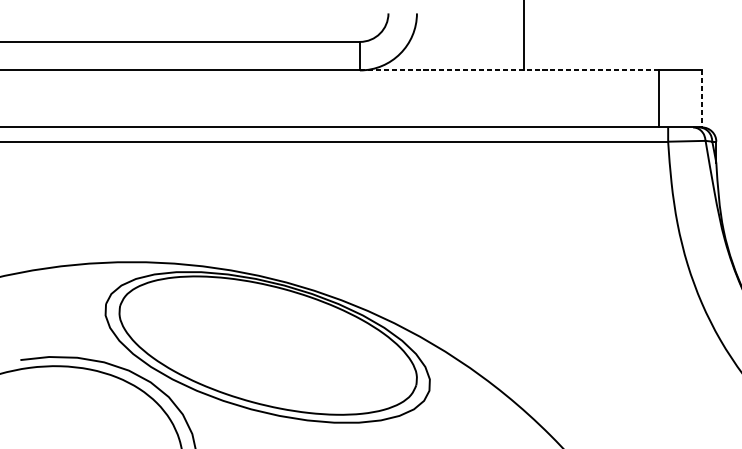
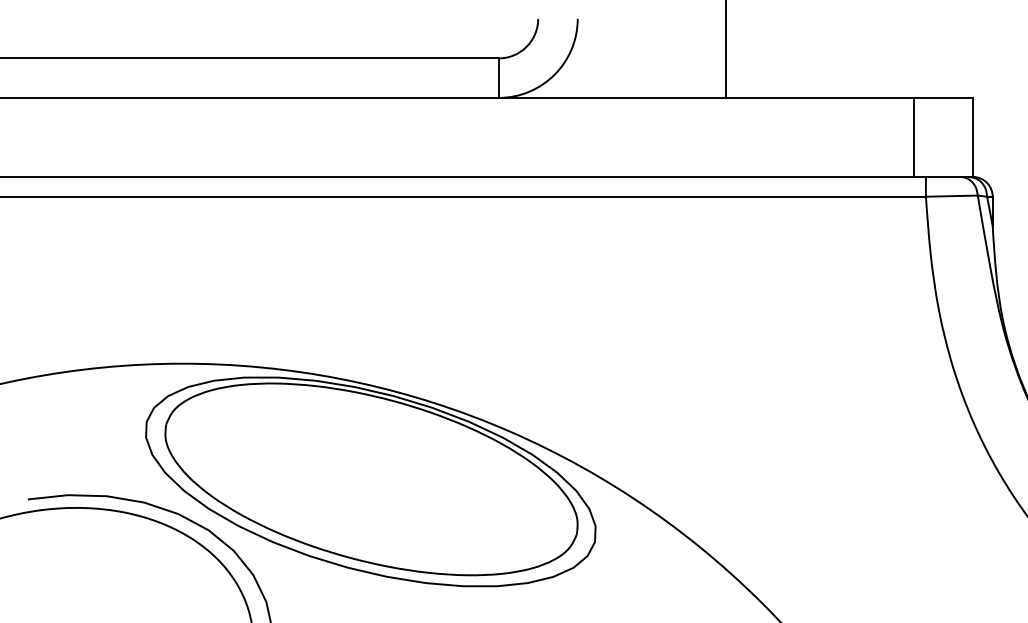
line: (509, 70) -> (706, 97), dashed -> solid
line: (701, 98) -> (972, 137), dashed -> solid

